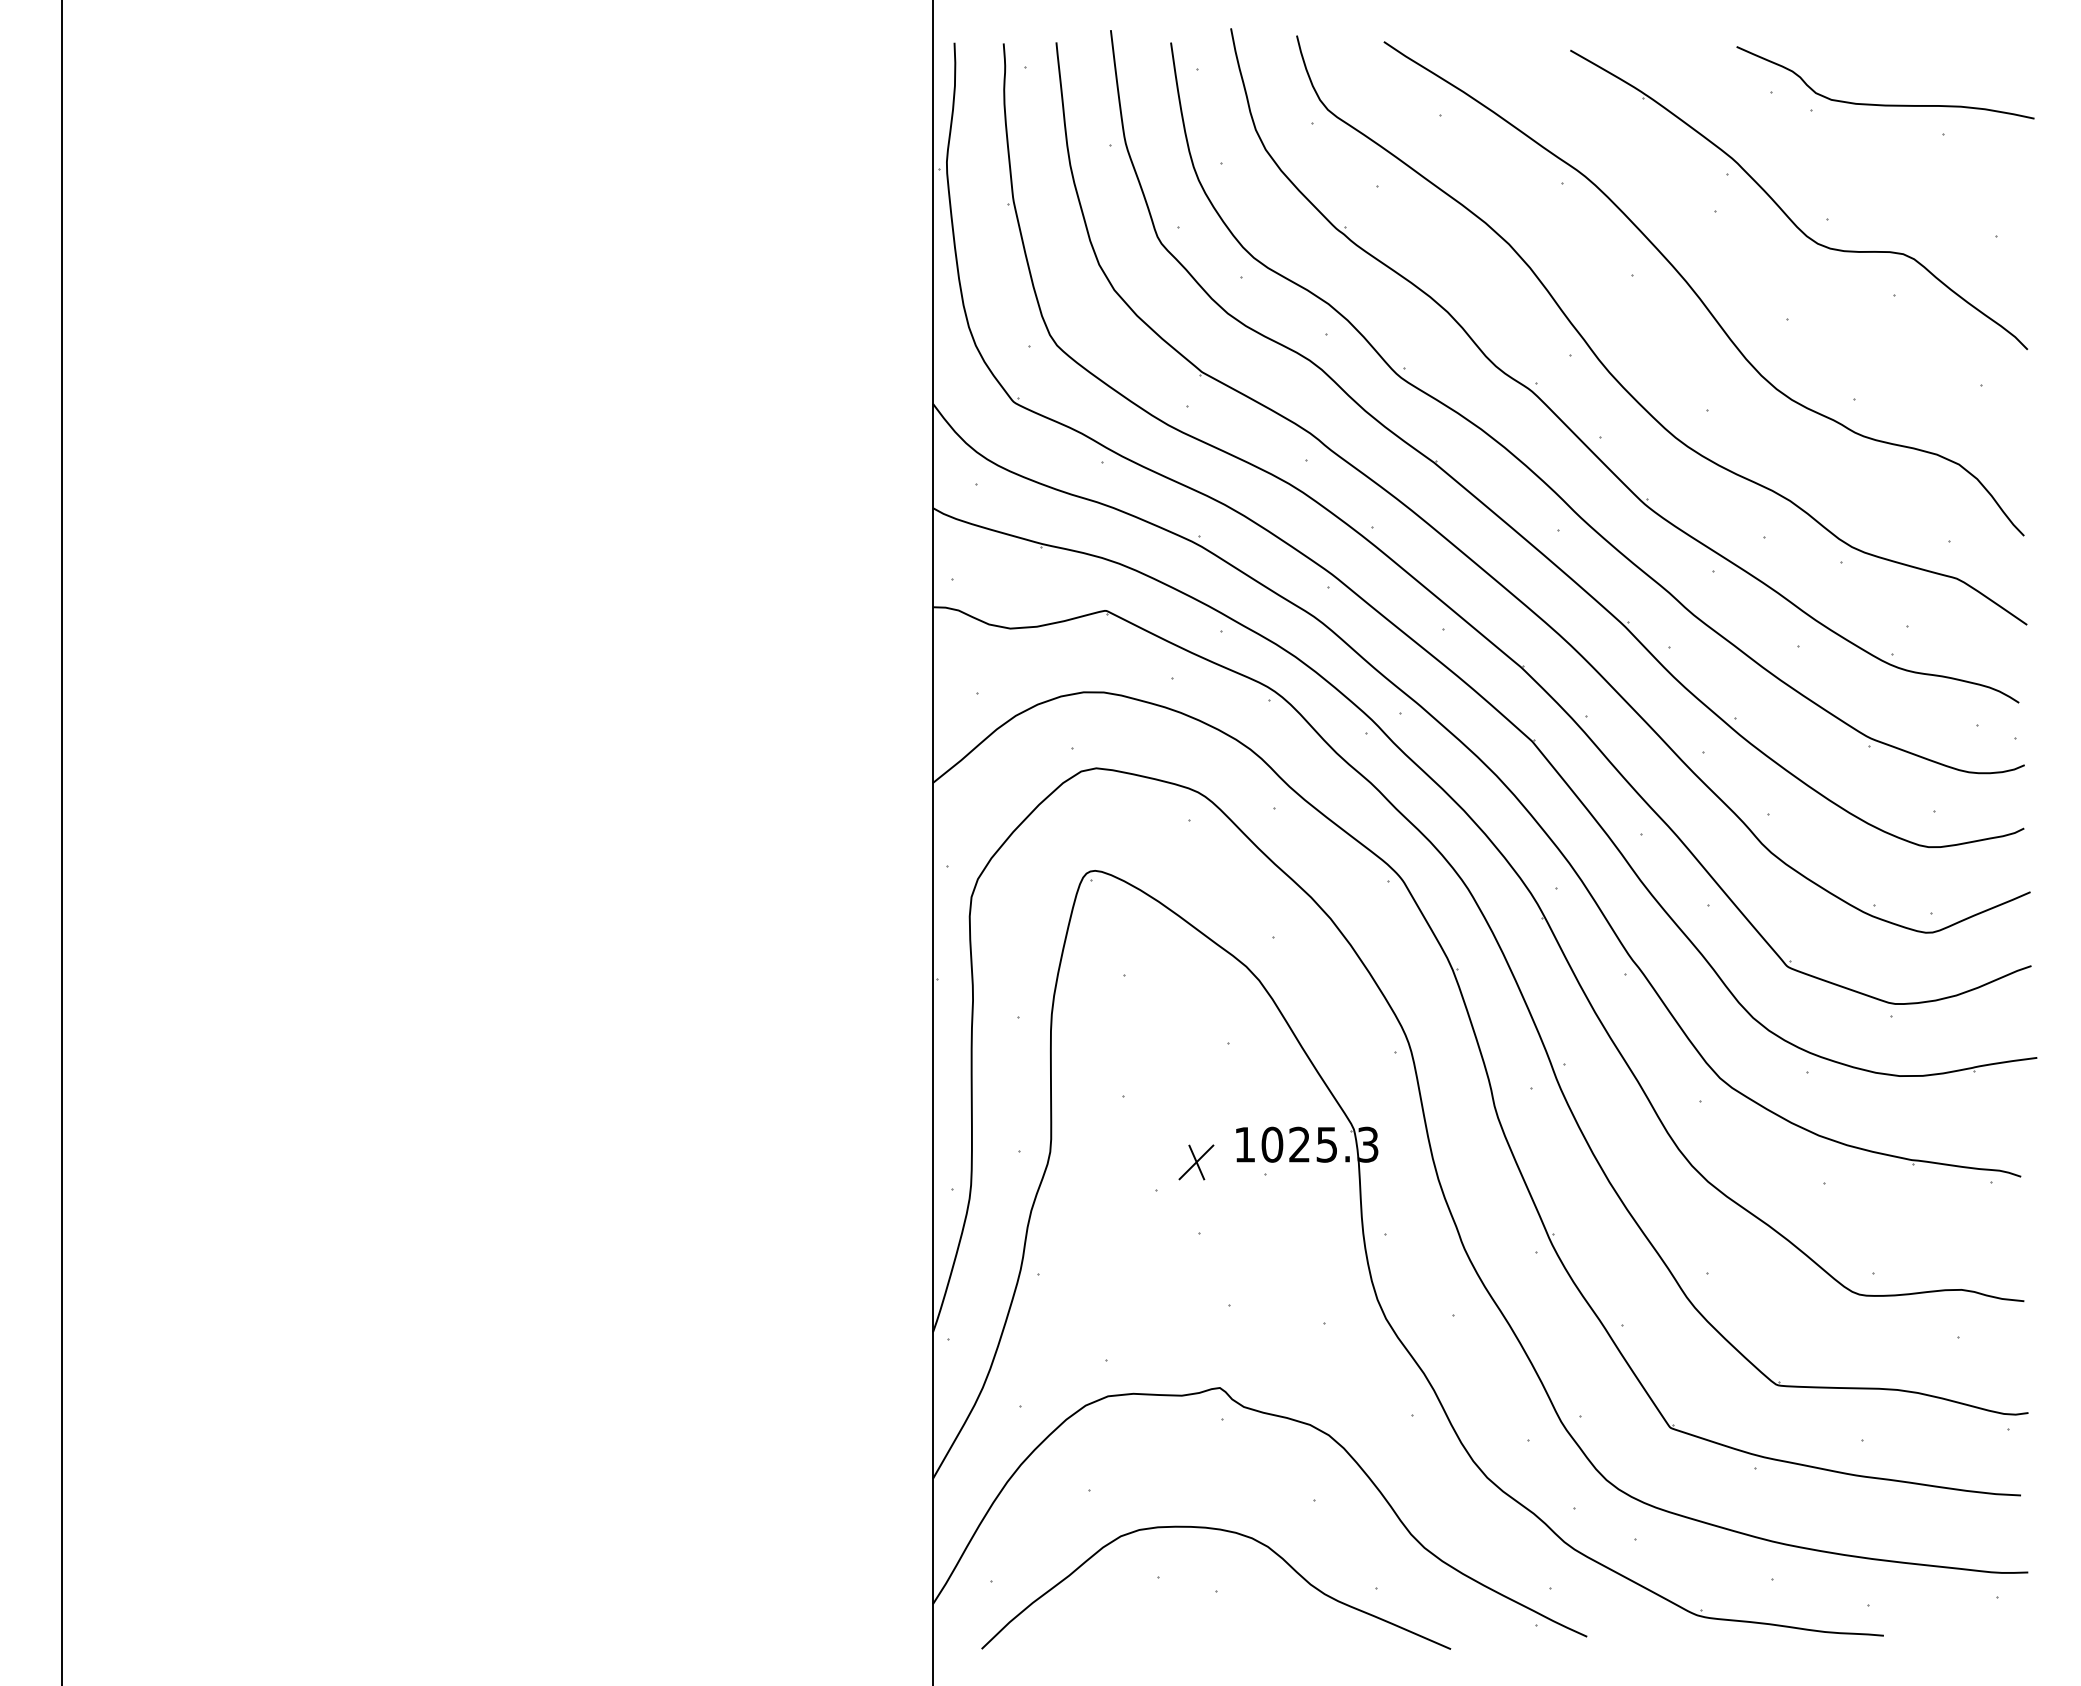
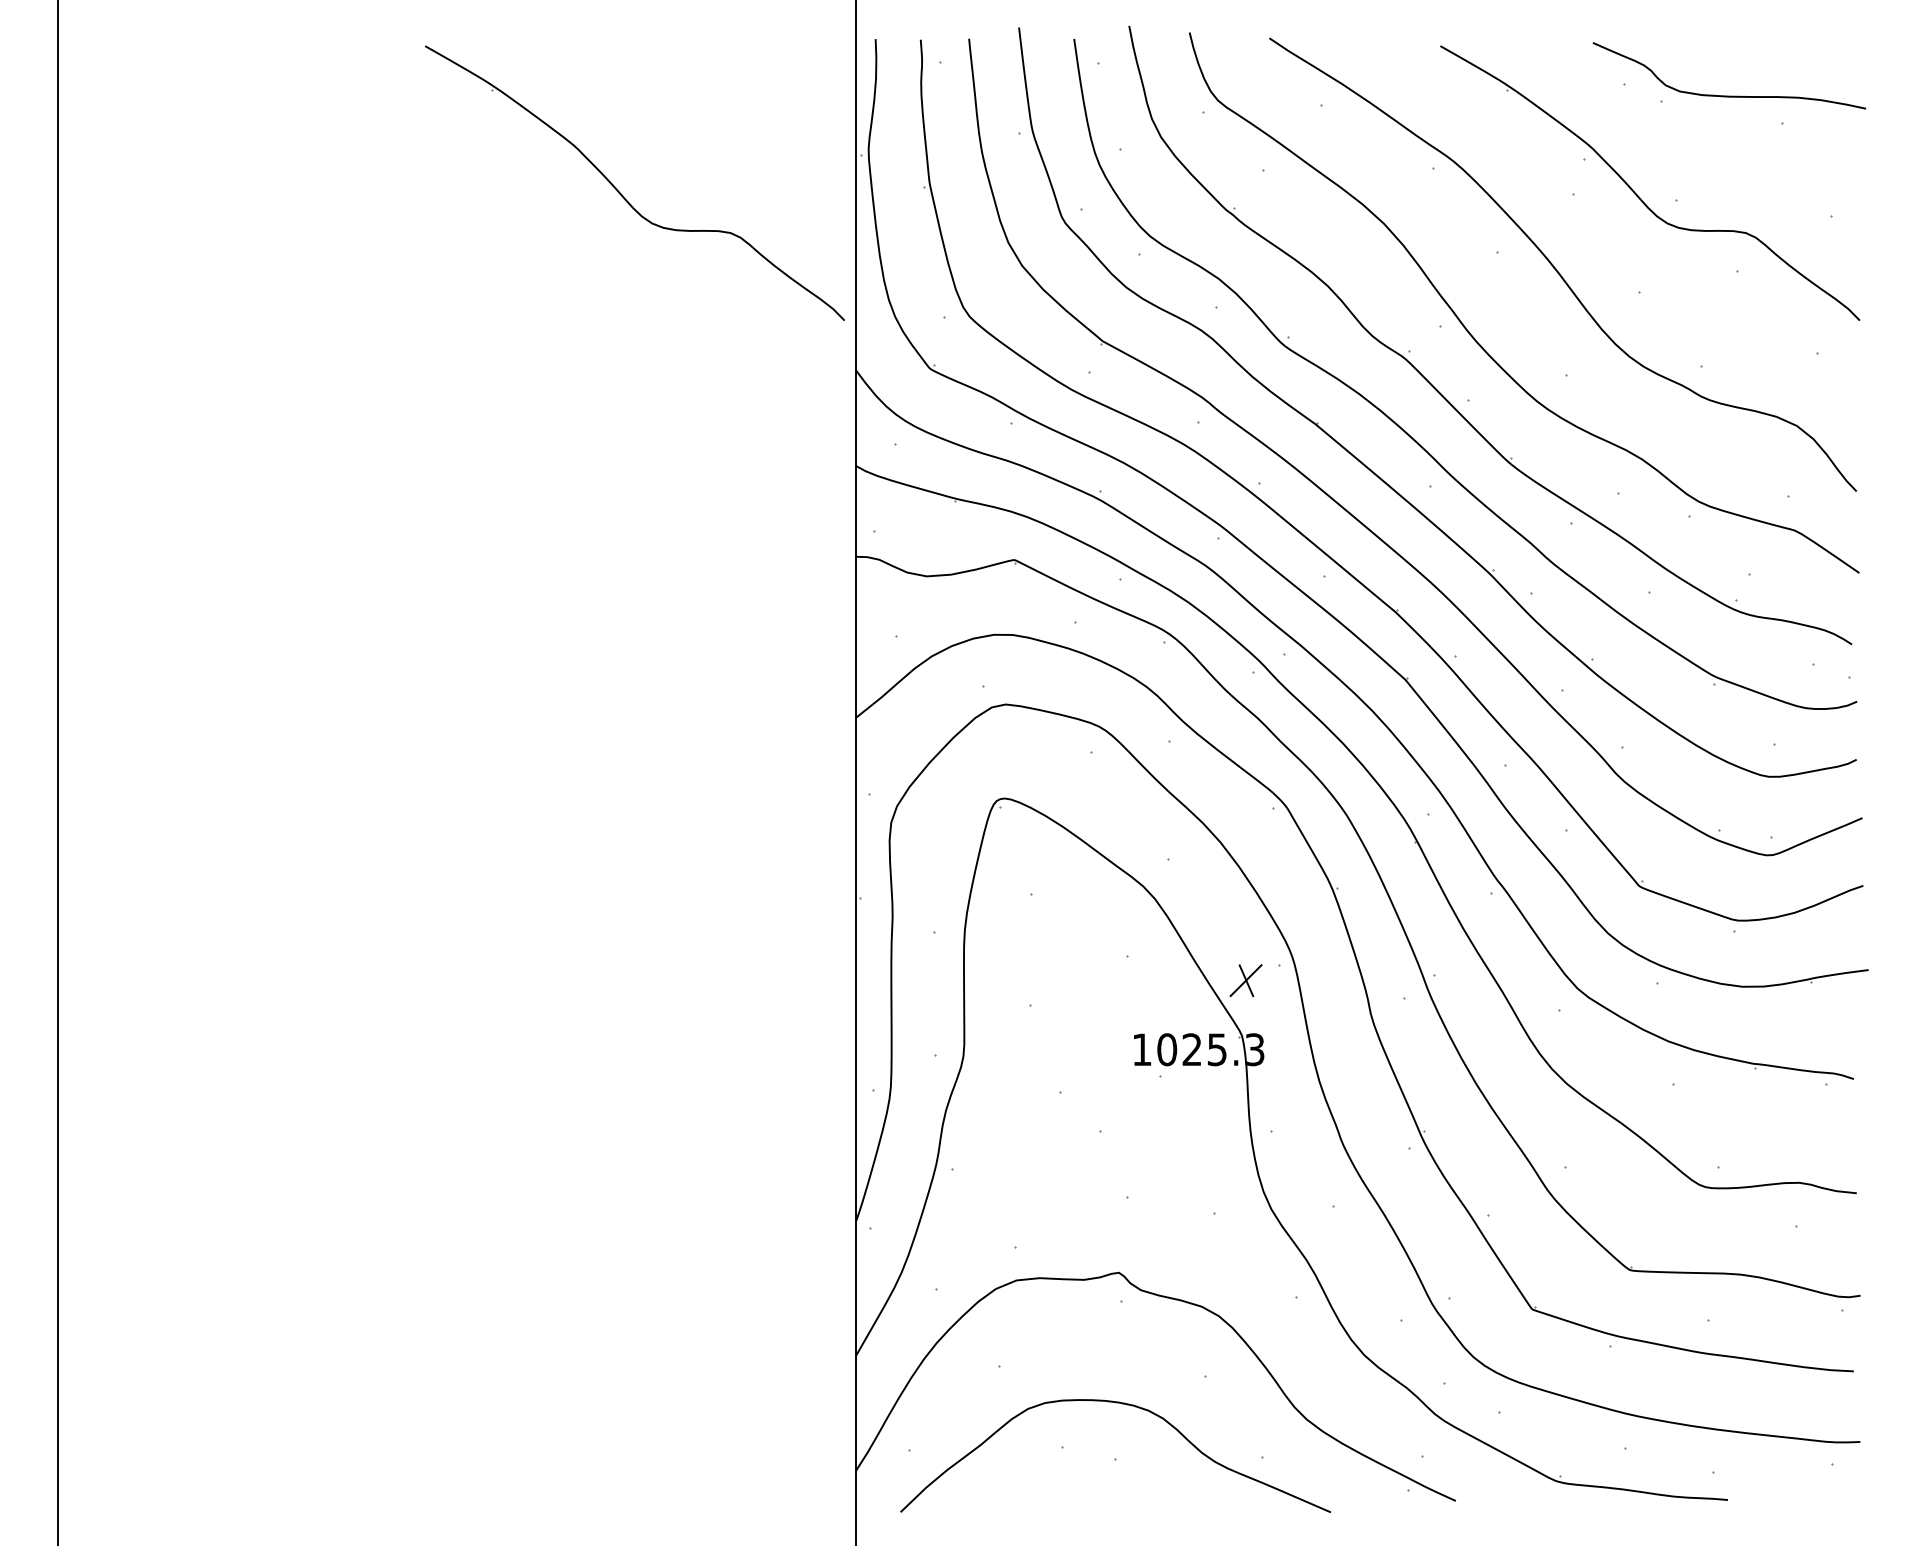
part: (678, 212) -> (622, 194), added
part: (1196, 1162) -> (1246, 980), moved

